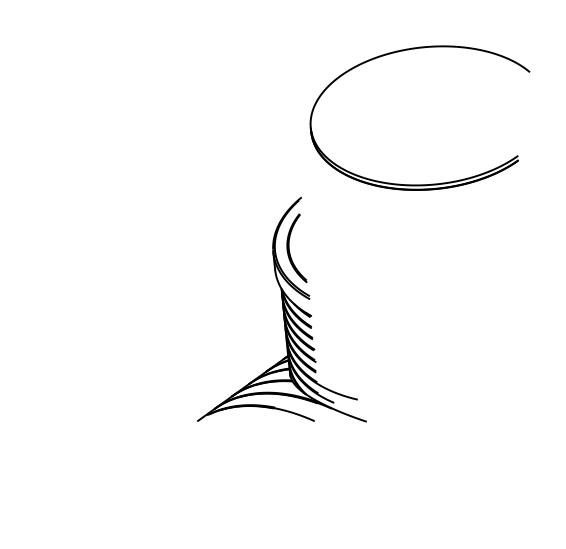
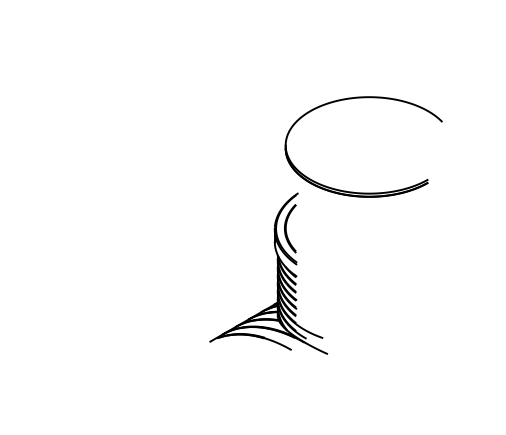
part: (428, 183) -> (363, 192), moved

